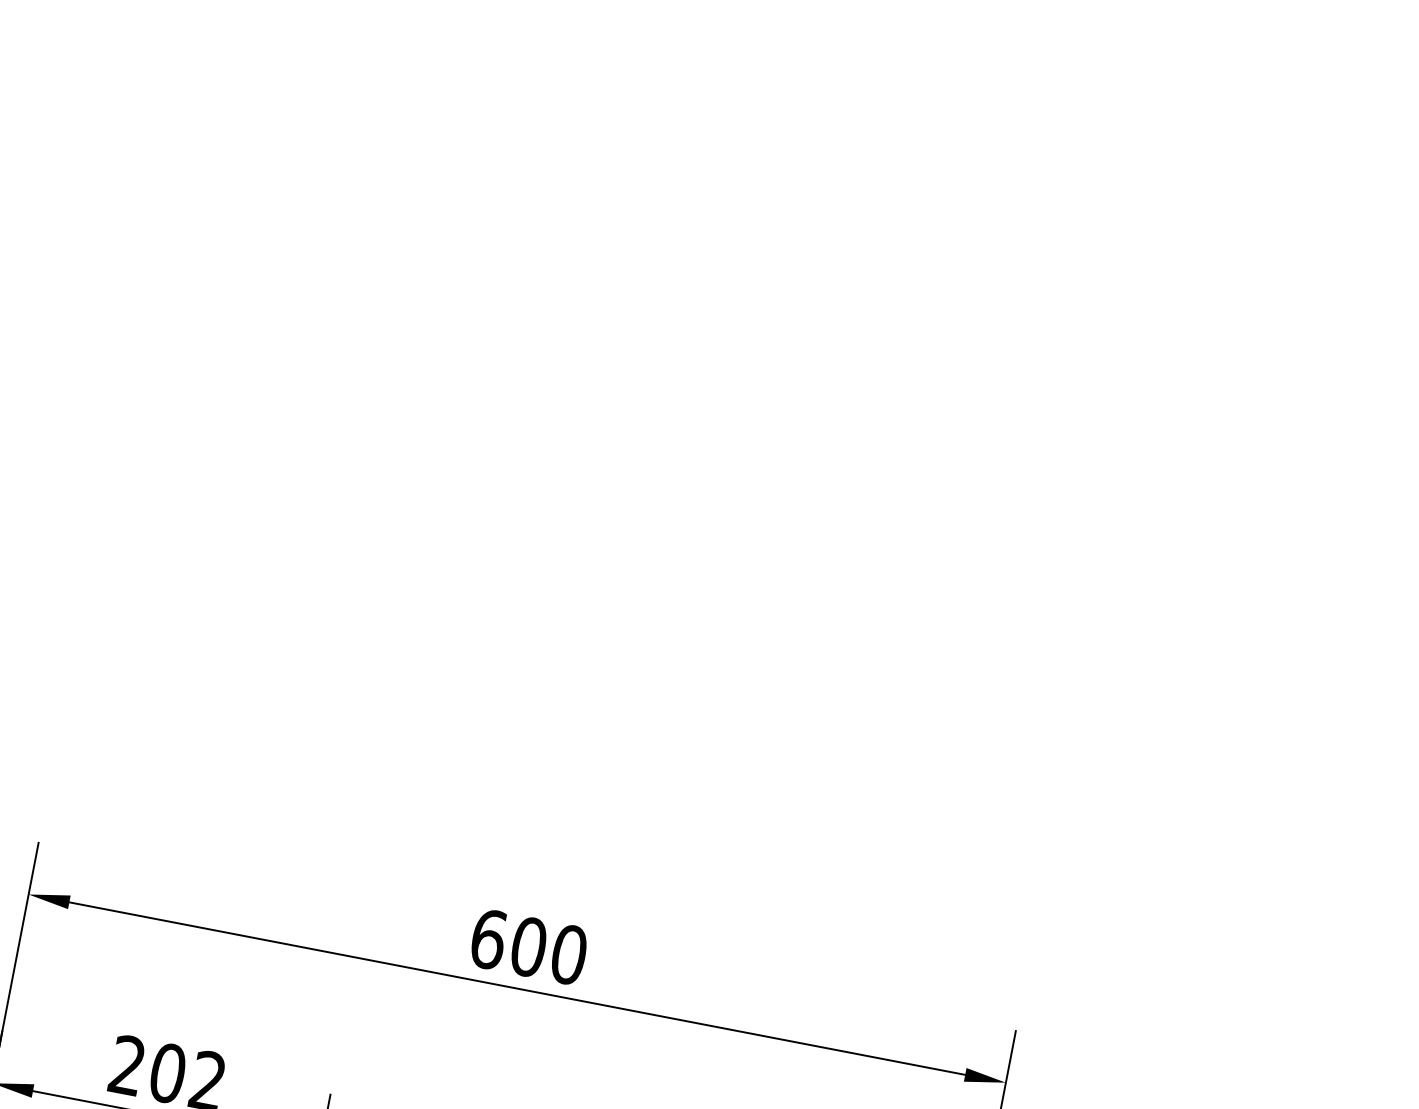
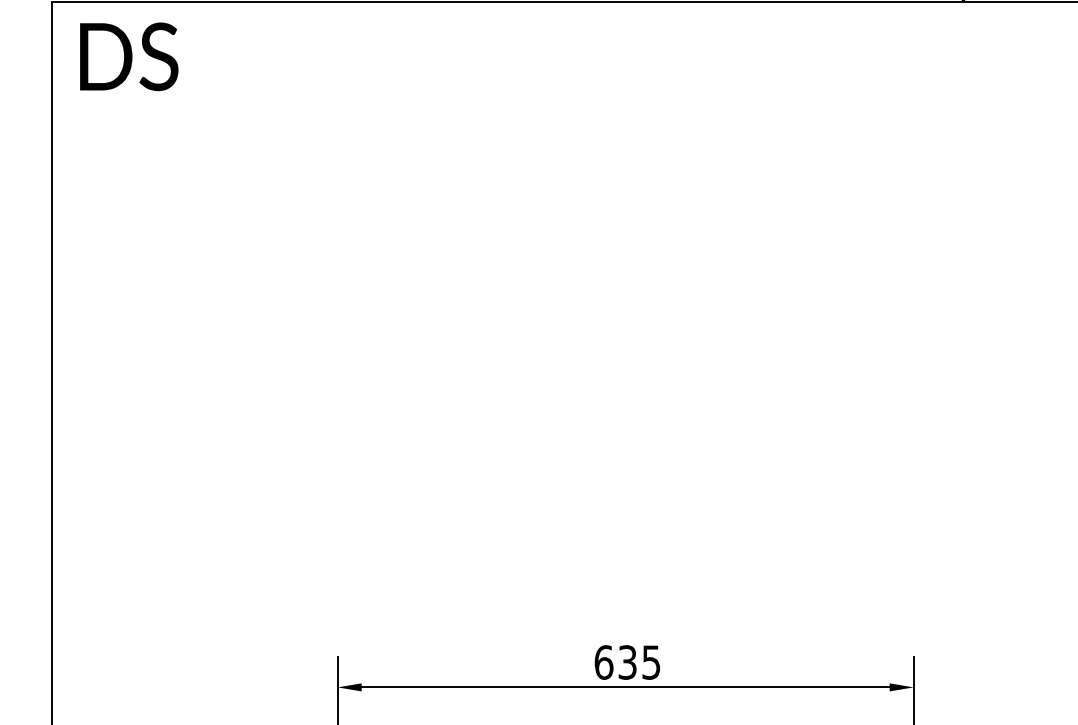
text: (548, 950) -> (639, 662), 600 -> 635

